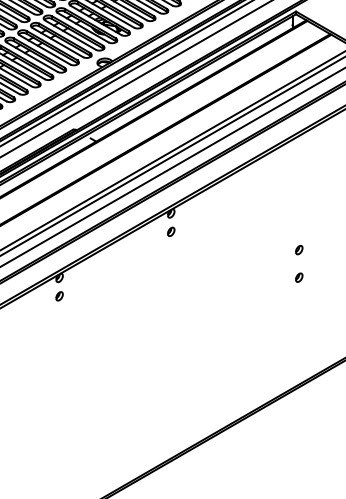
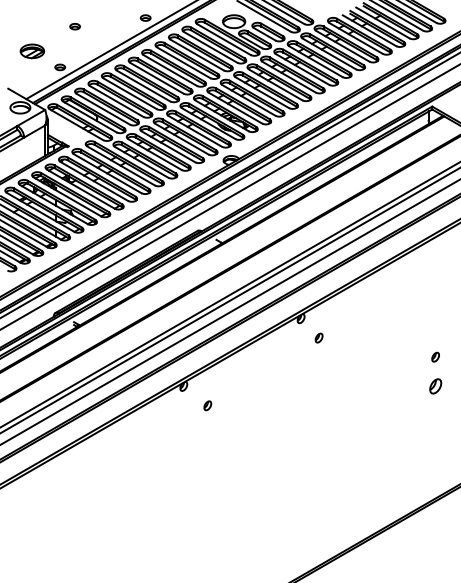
part: (170, 231) -> (318, 337), moved
part: (299, 277) -> (435, 385), size x1.6
part: (59, 296) -> (207, 405), moved

